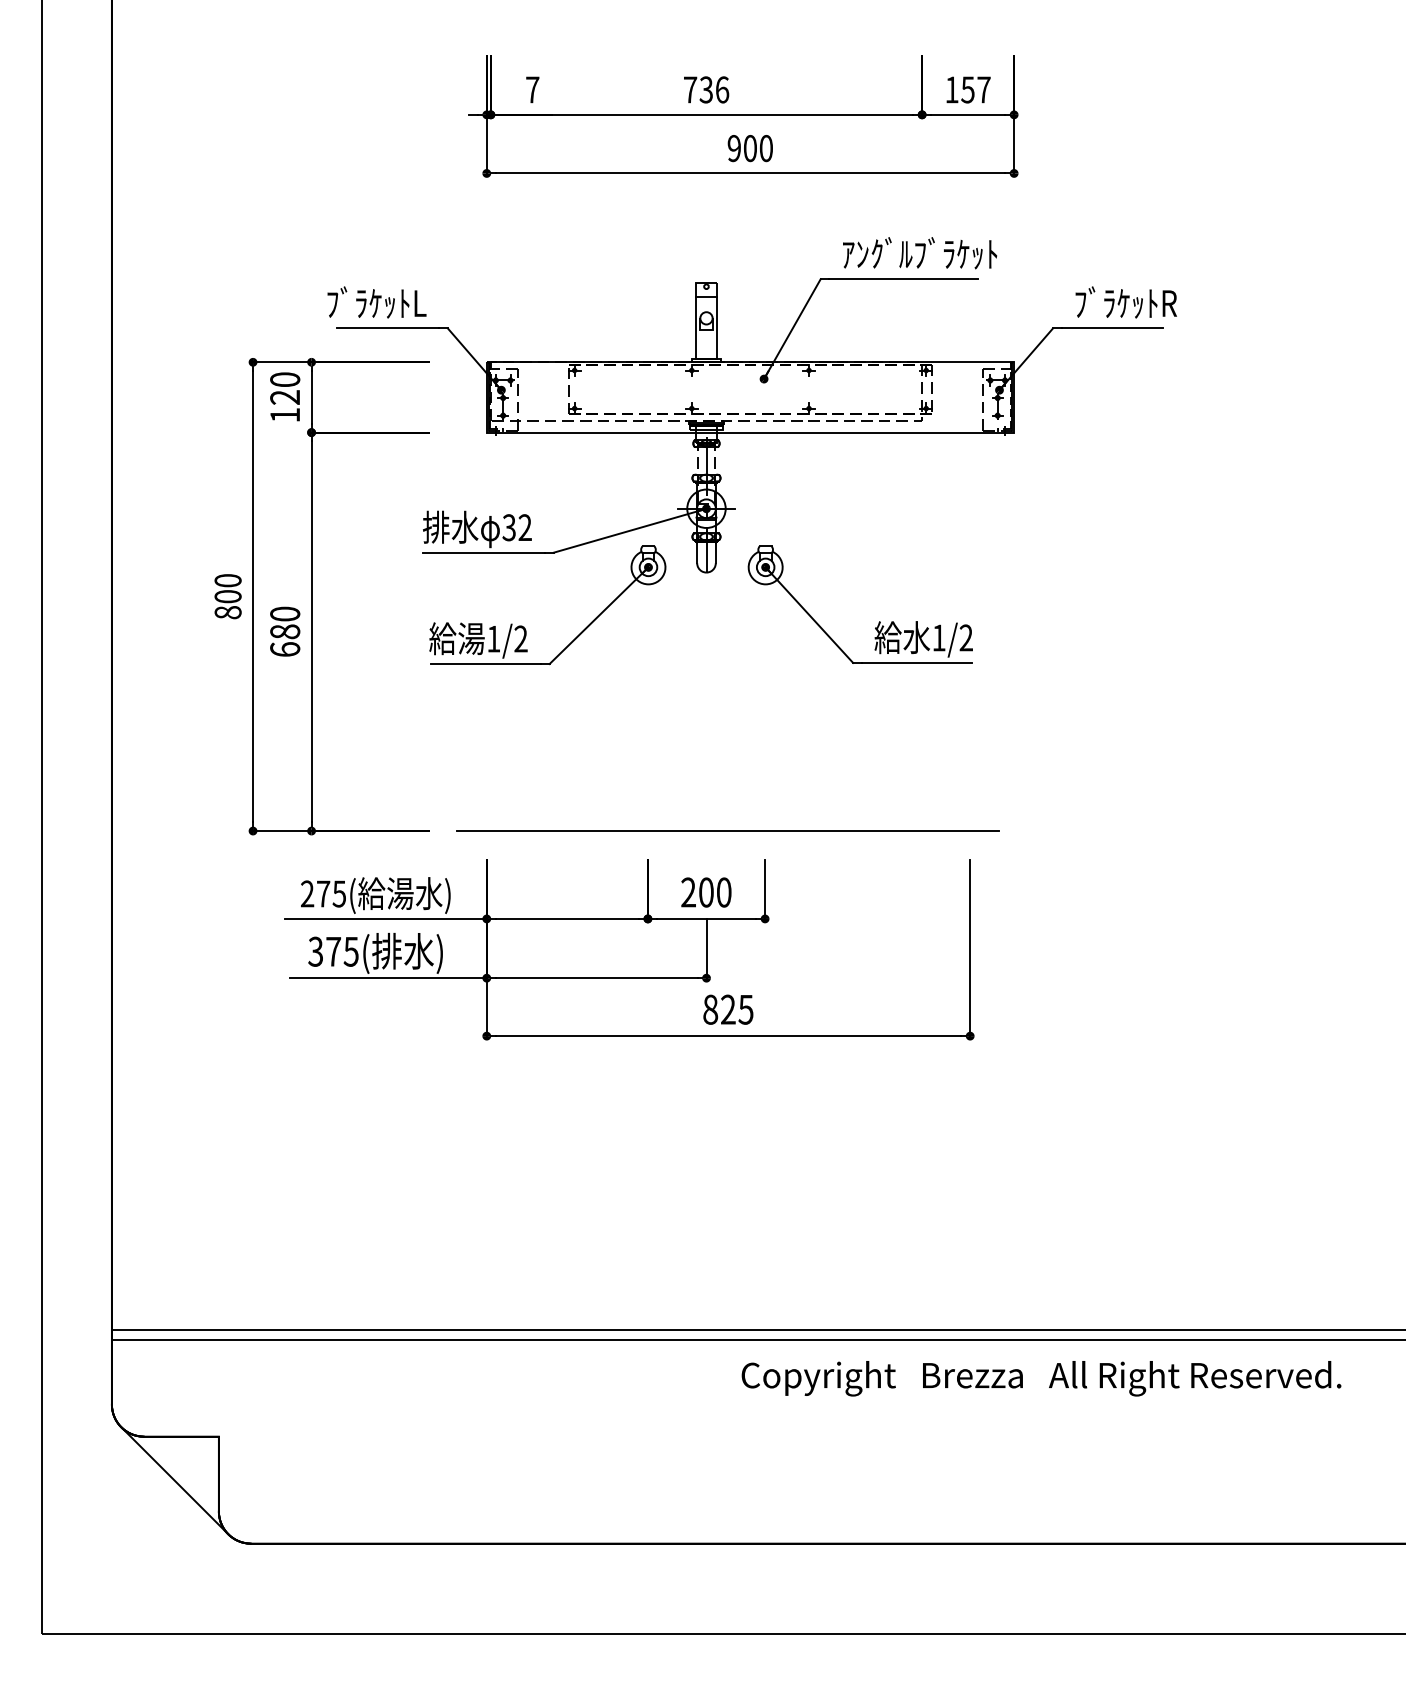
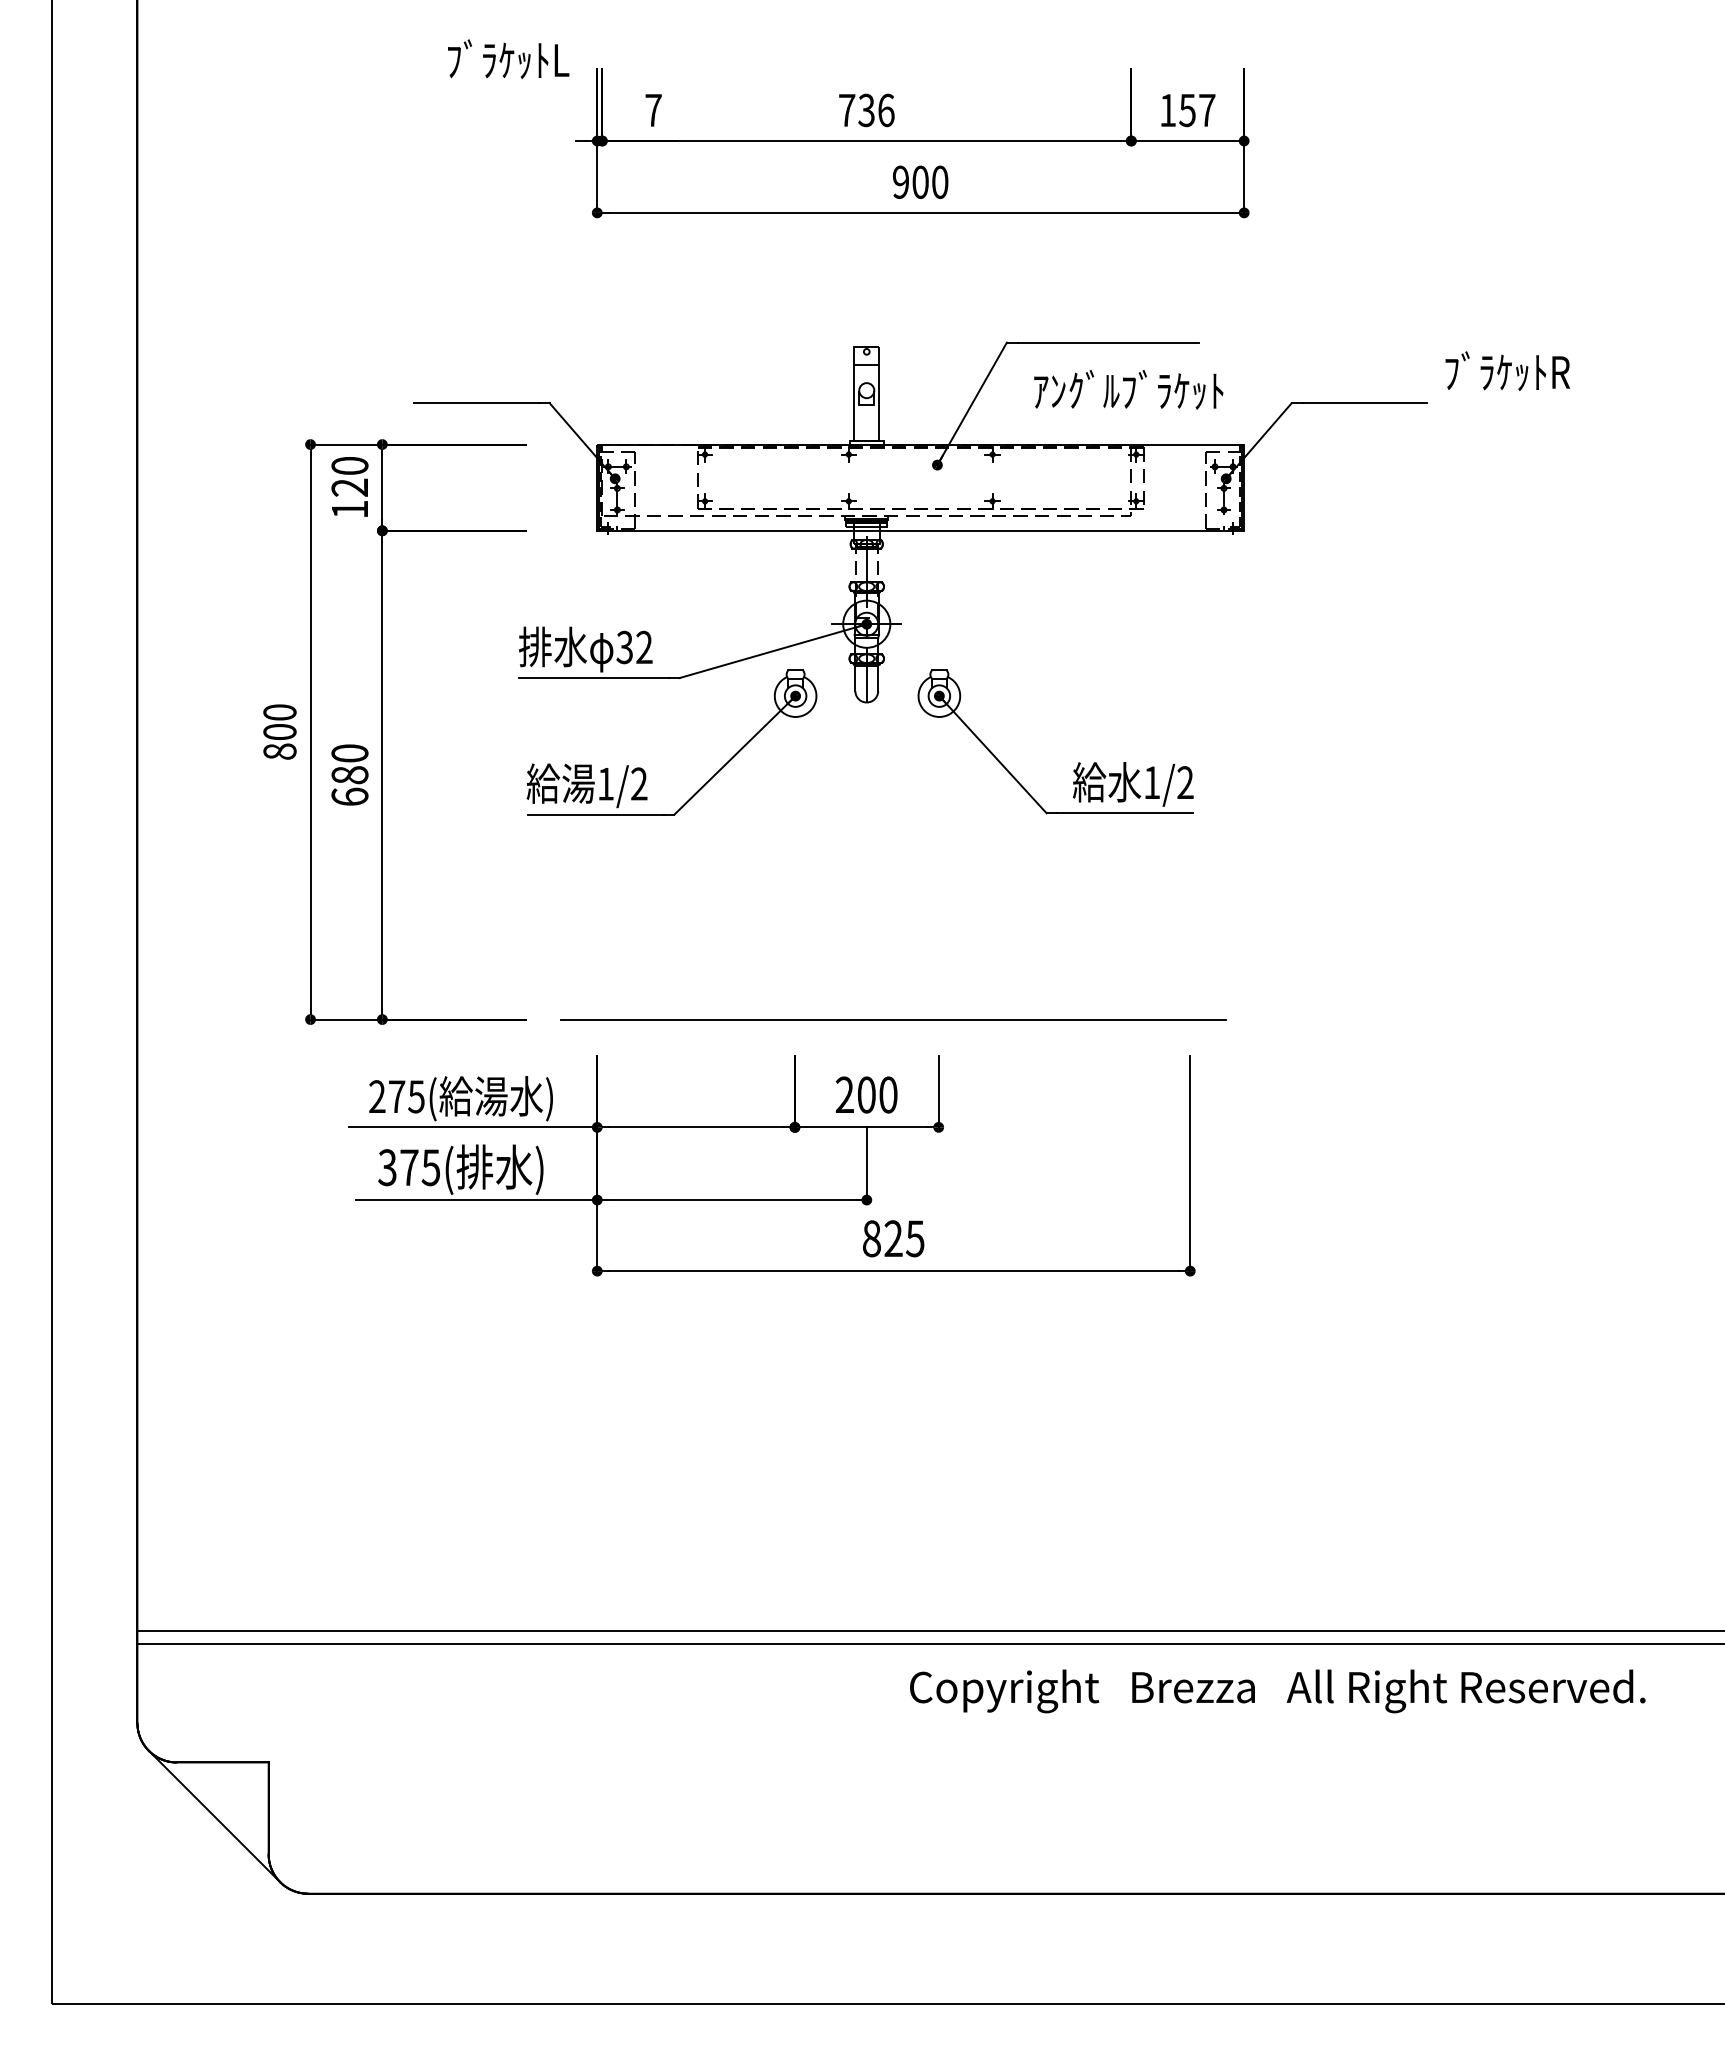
text: (919, 253) -> (1128, 389), moved
text: (376, 301) -> (508, 58), moved
text: (1126, 301) -> (1507, 370), moved

